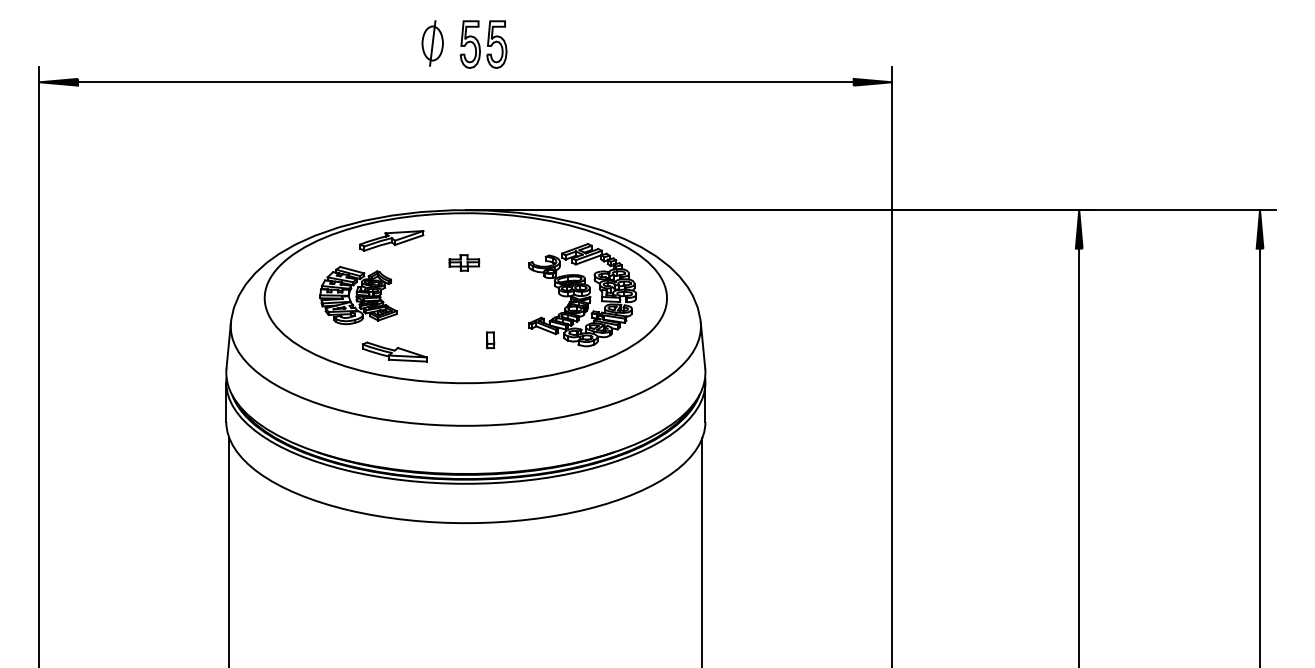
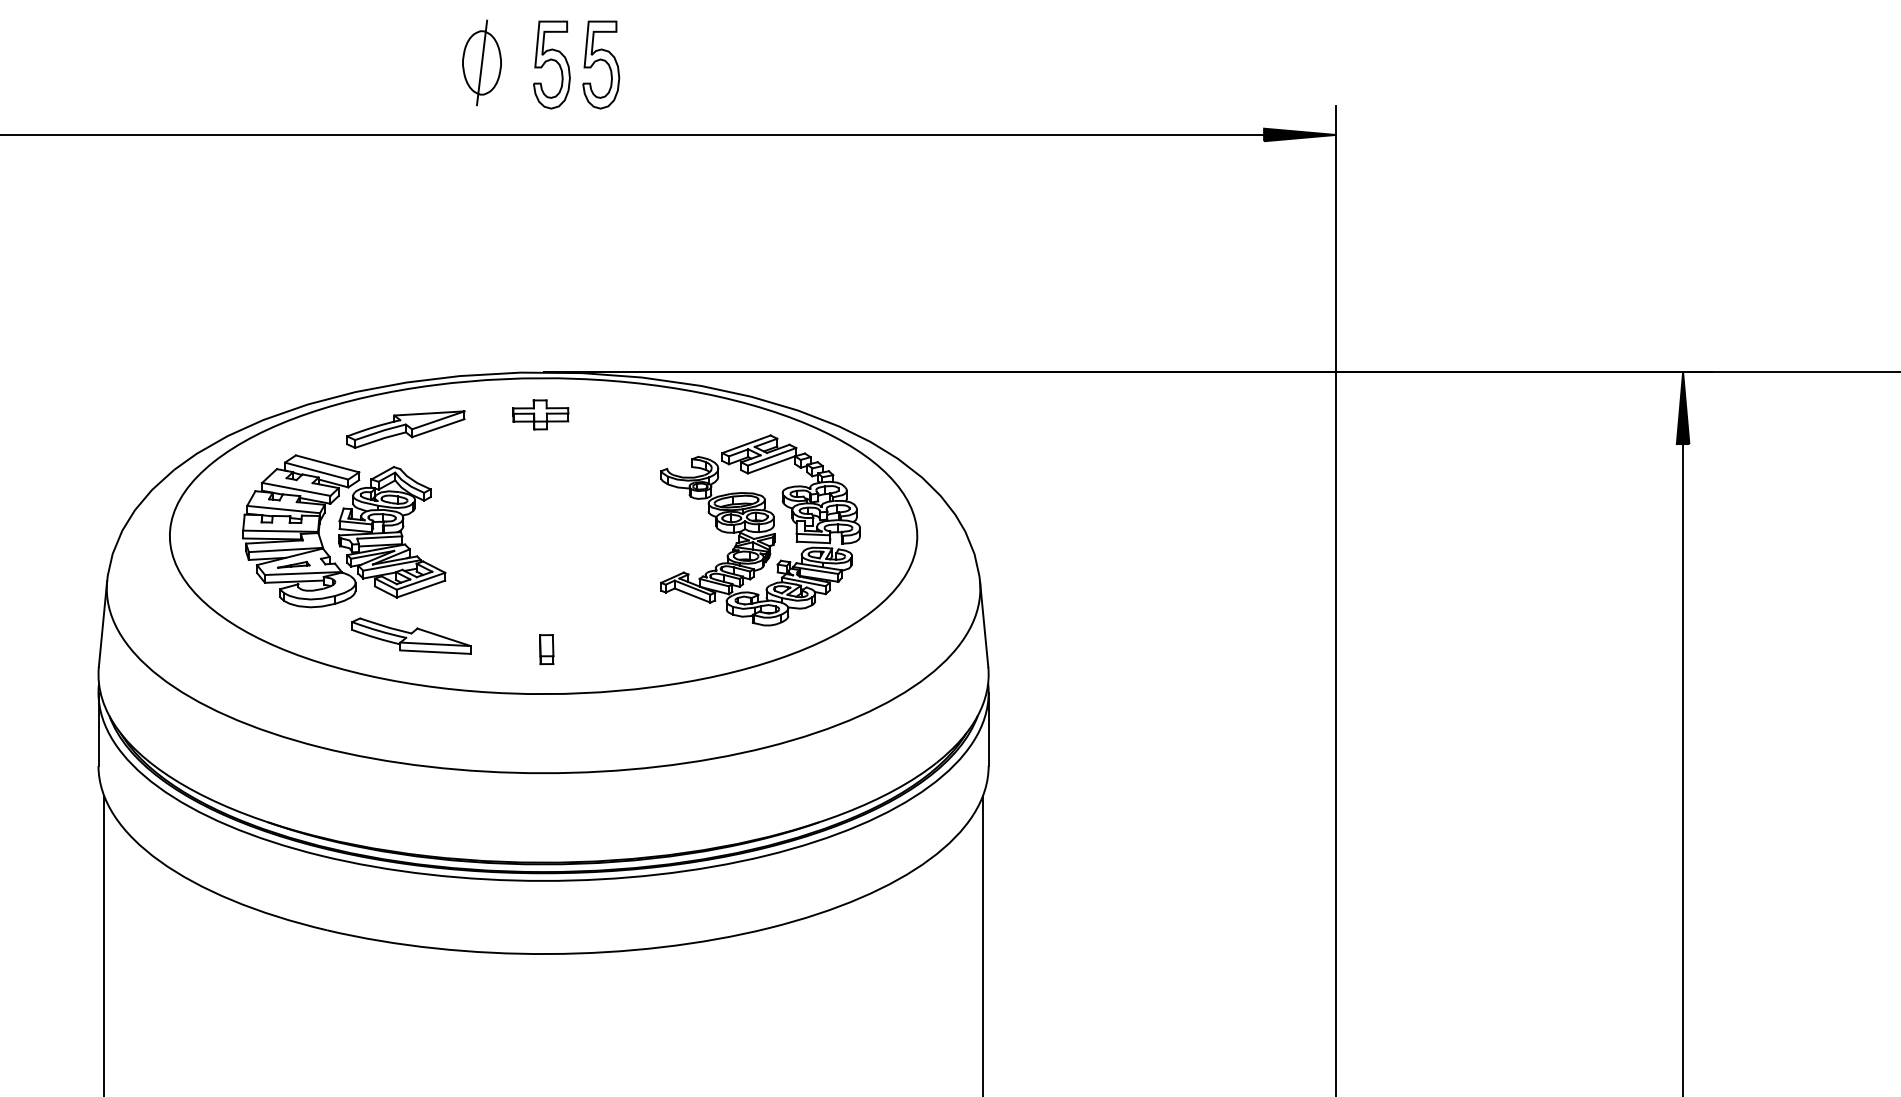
part: (464, 262) -> (541, 414), moved
part: (358, 295) -> (344, 531), size x1.43
part: (490, 340) -> (546, 649), moved

